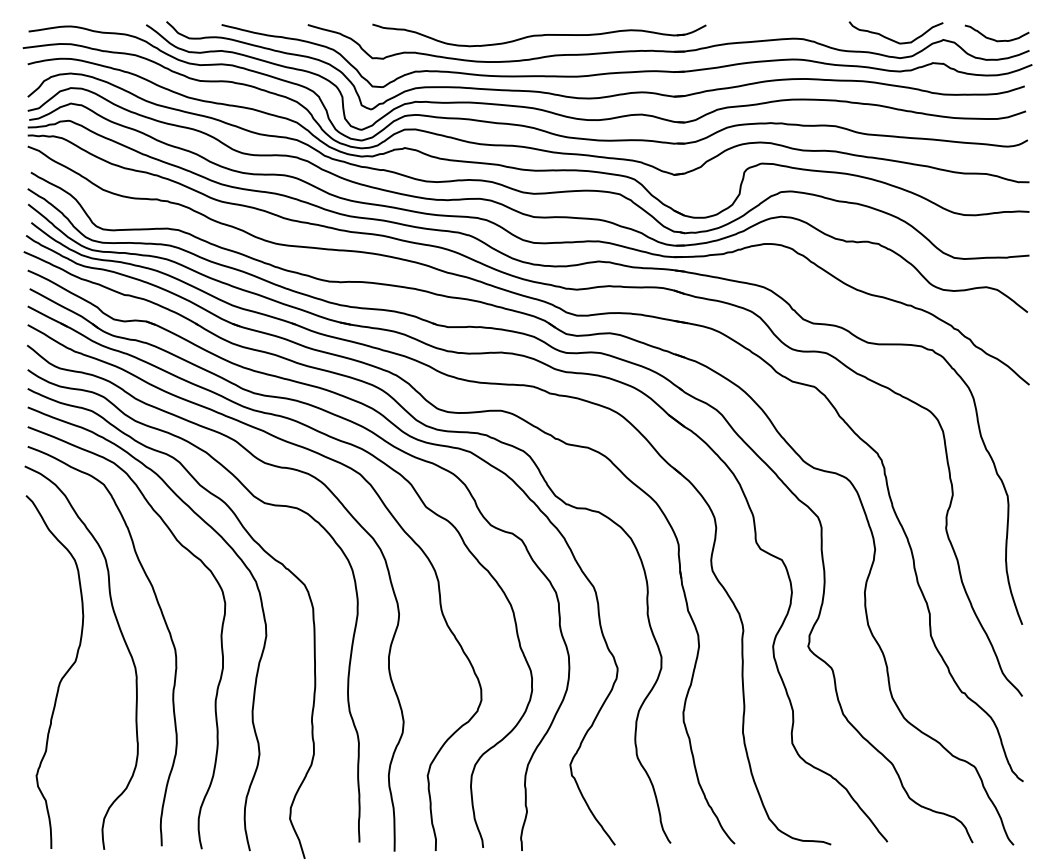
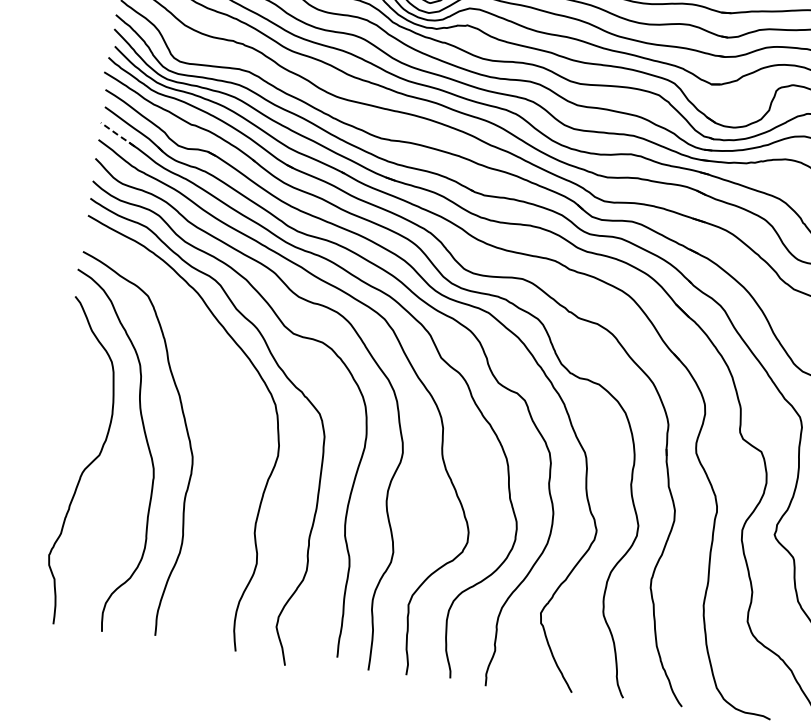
line: (48, 317) -> (118, 135), solid -> dashed
curve: (220, 637) -> (235, 451), removed

